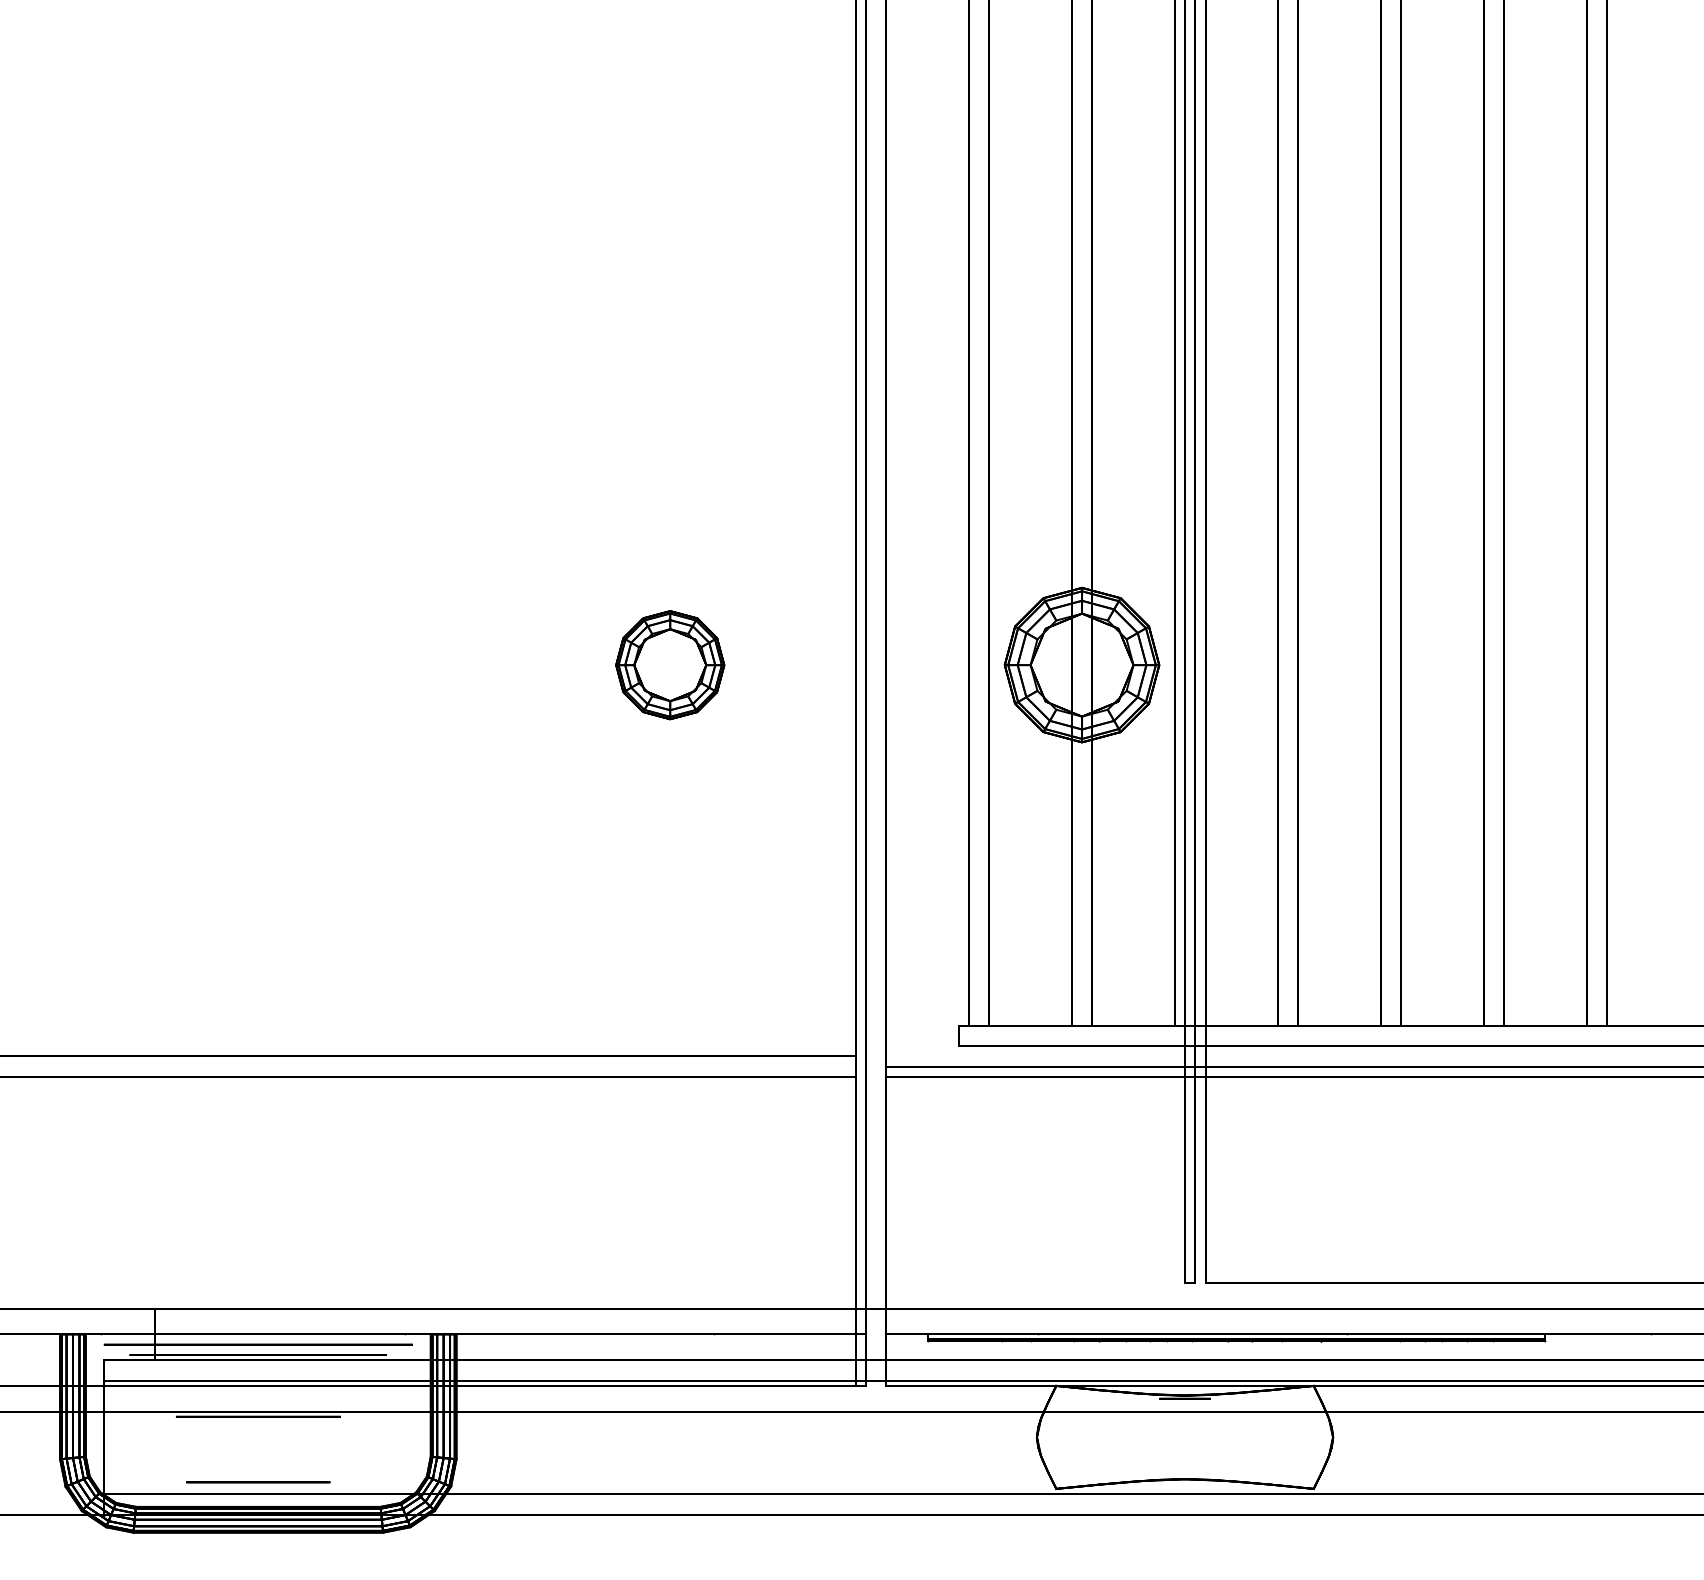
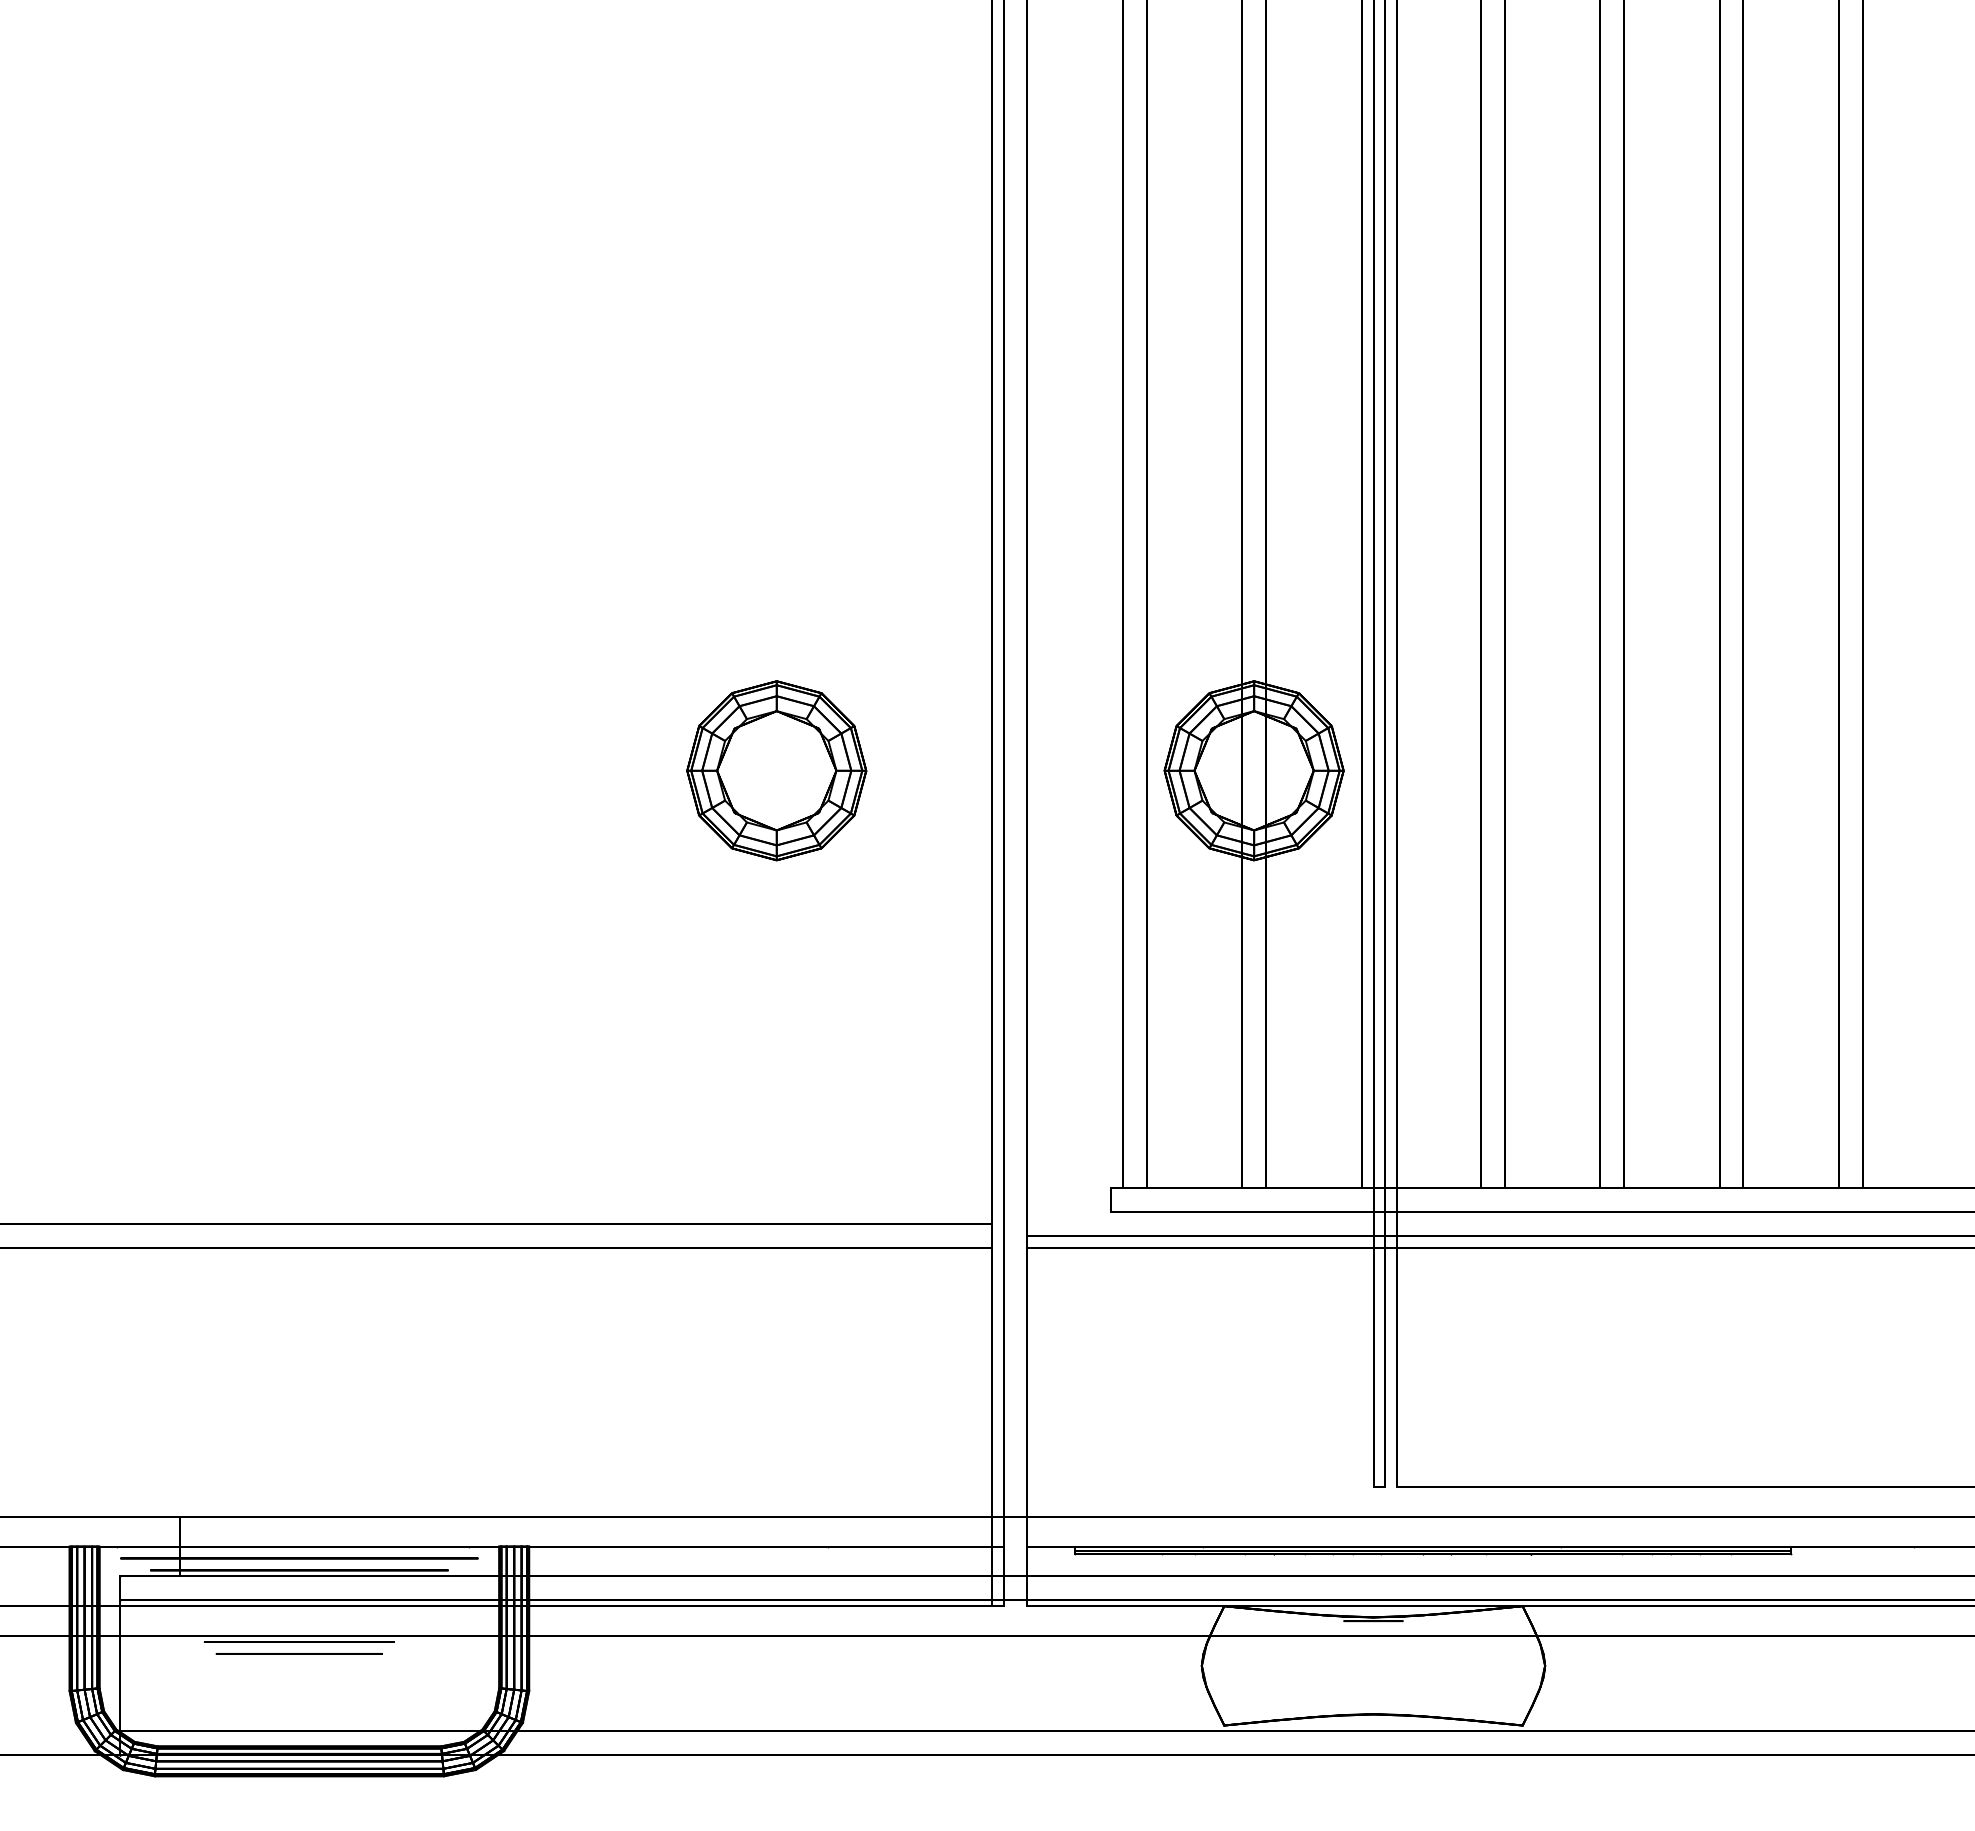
part: (669, 664) -> (776, 770), size x1.43
circle: (257, 1481) -> (298, 1653), moved

